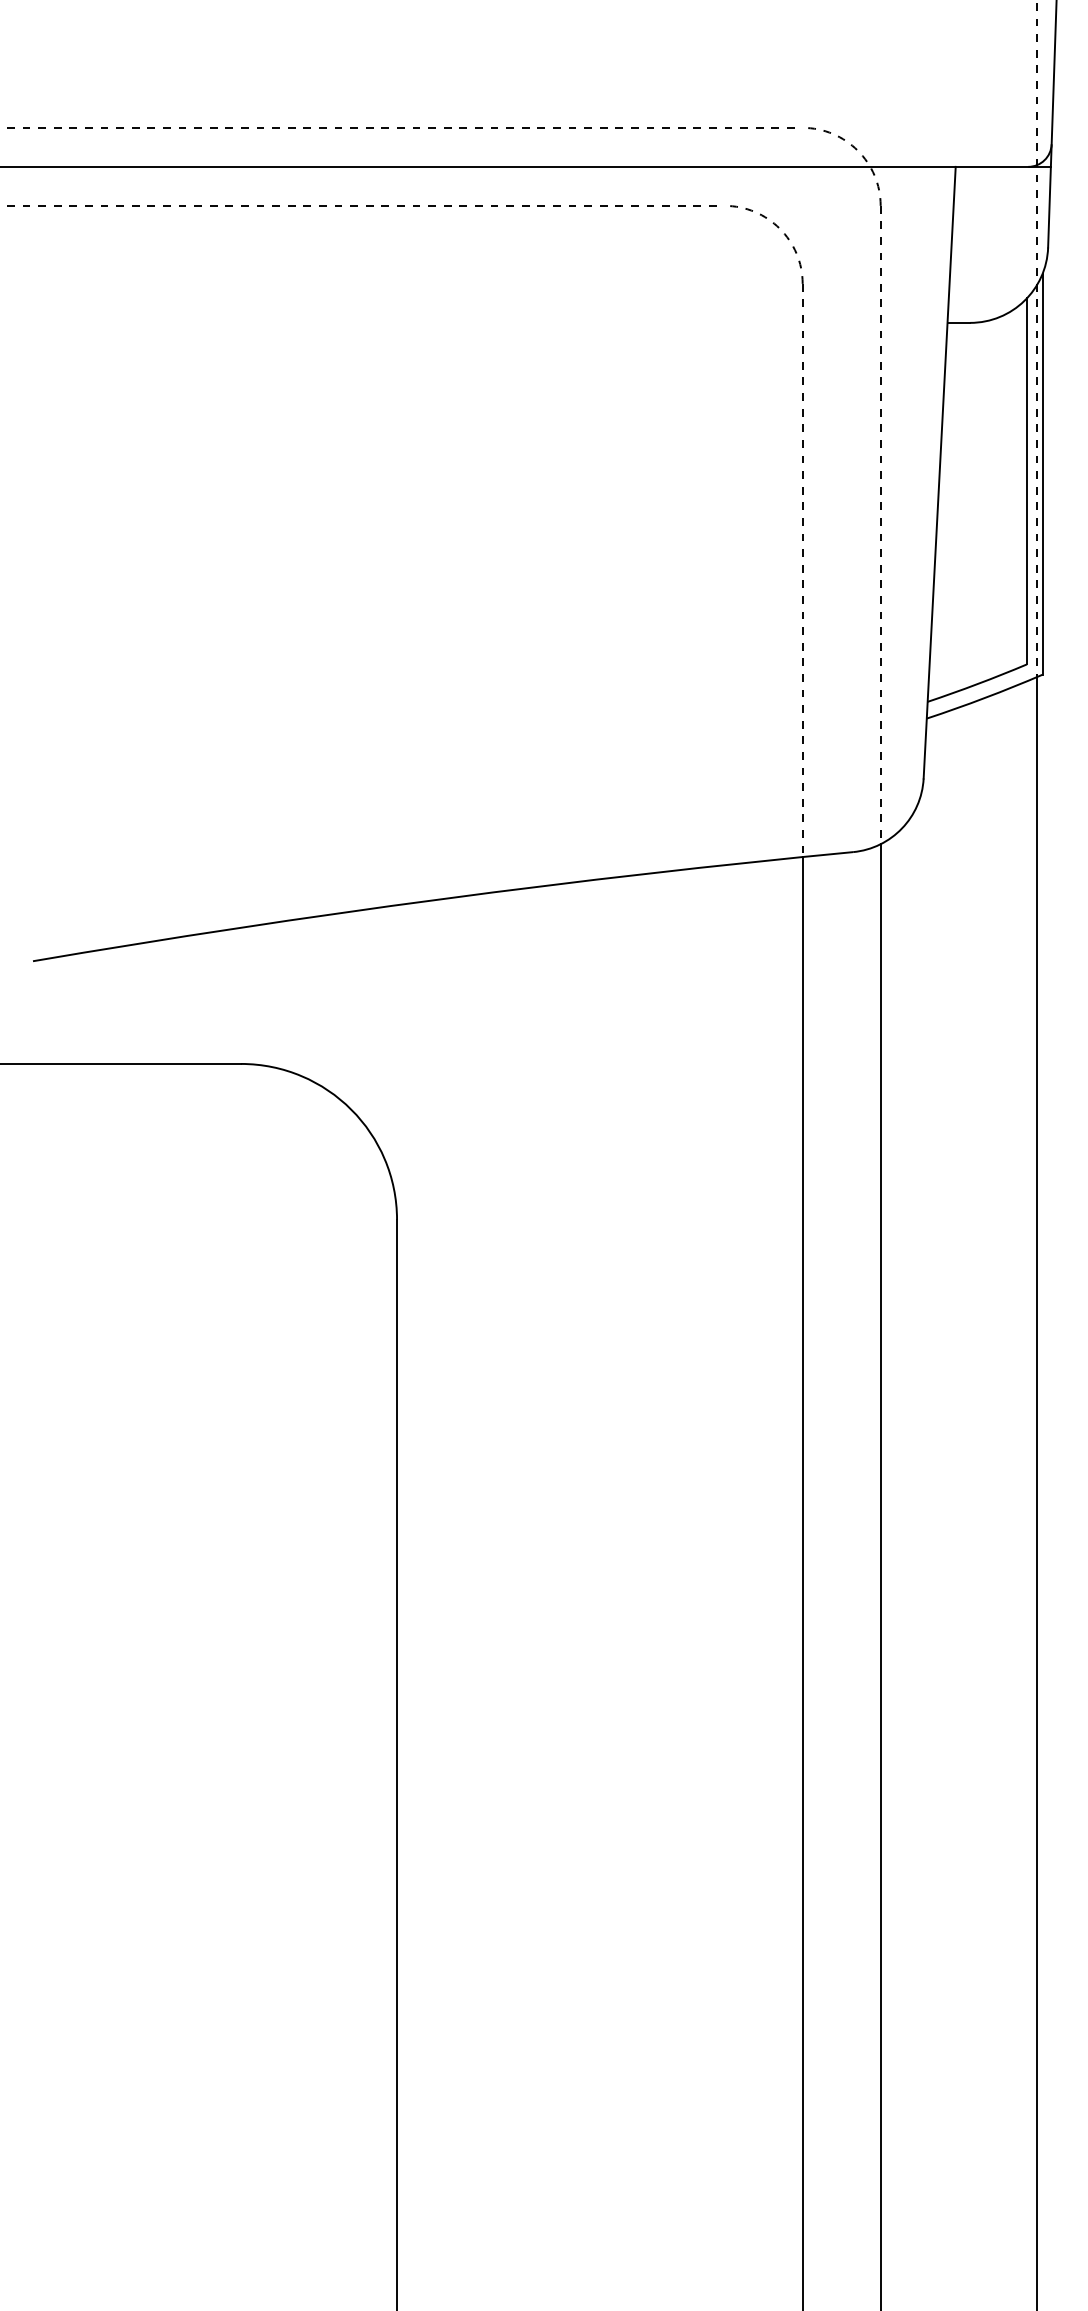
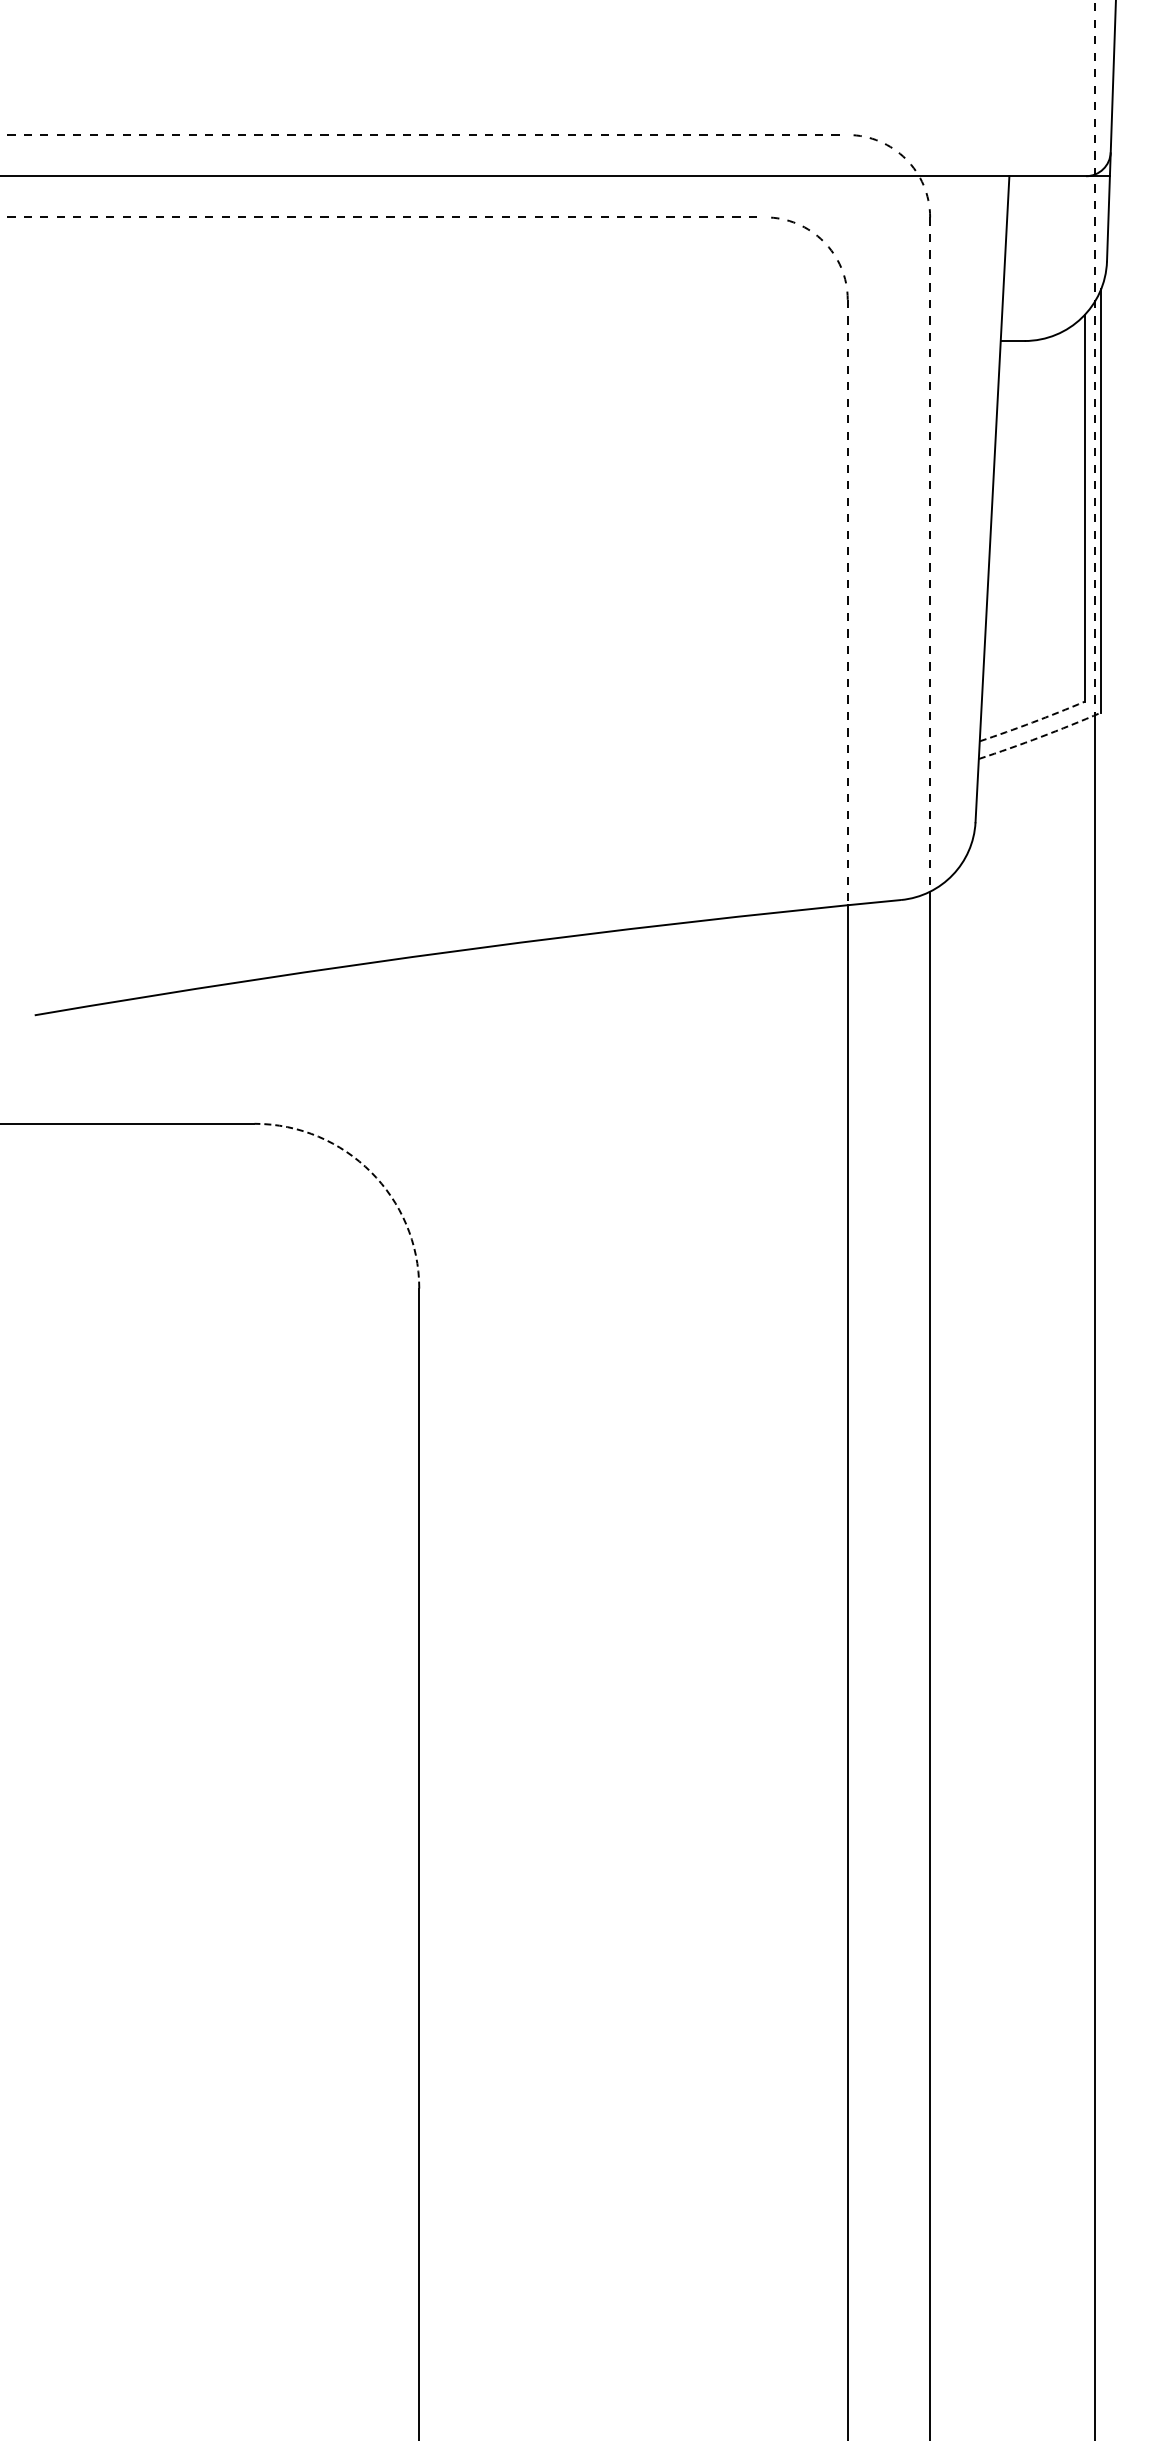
arc: (977, 684) -> (1032, 722), solid -> dashed
arc: (985, 698) -> (1040, 737), solid -> dashed
arc: (351, 1110) -> (371, 1172), solid -> dashed

